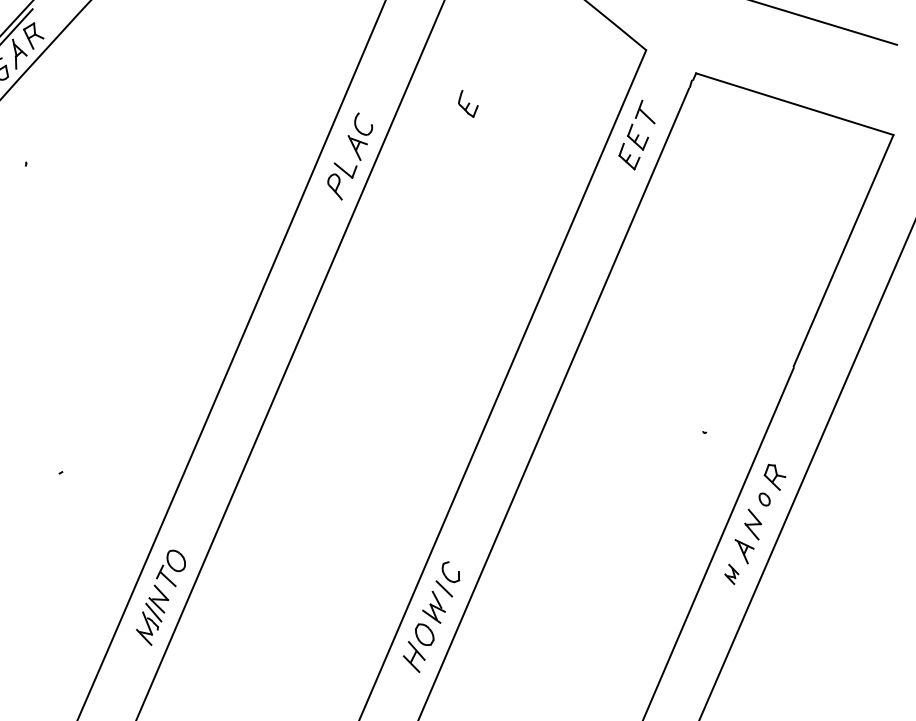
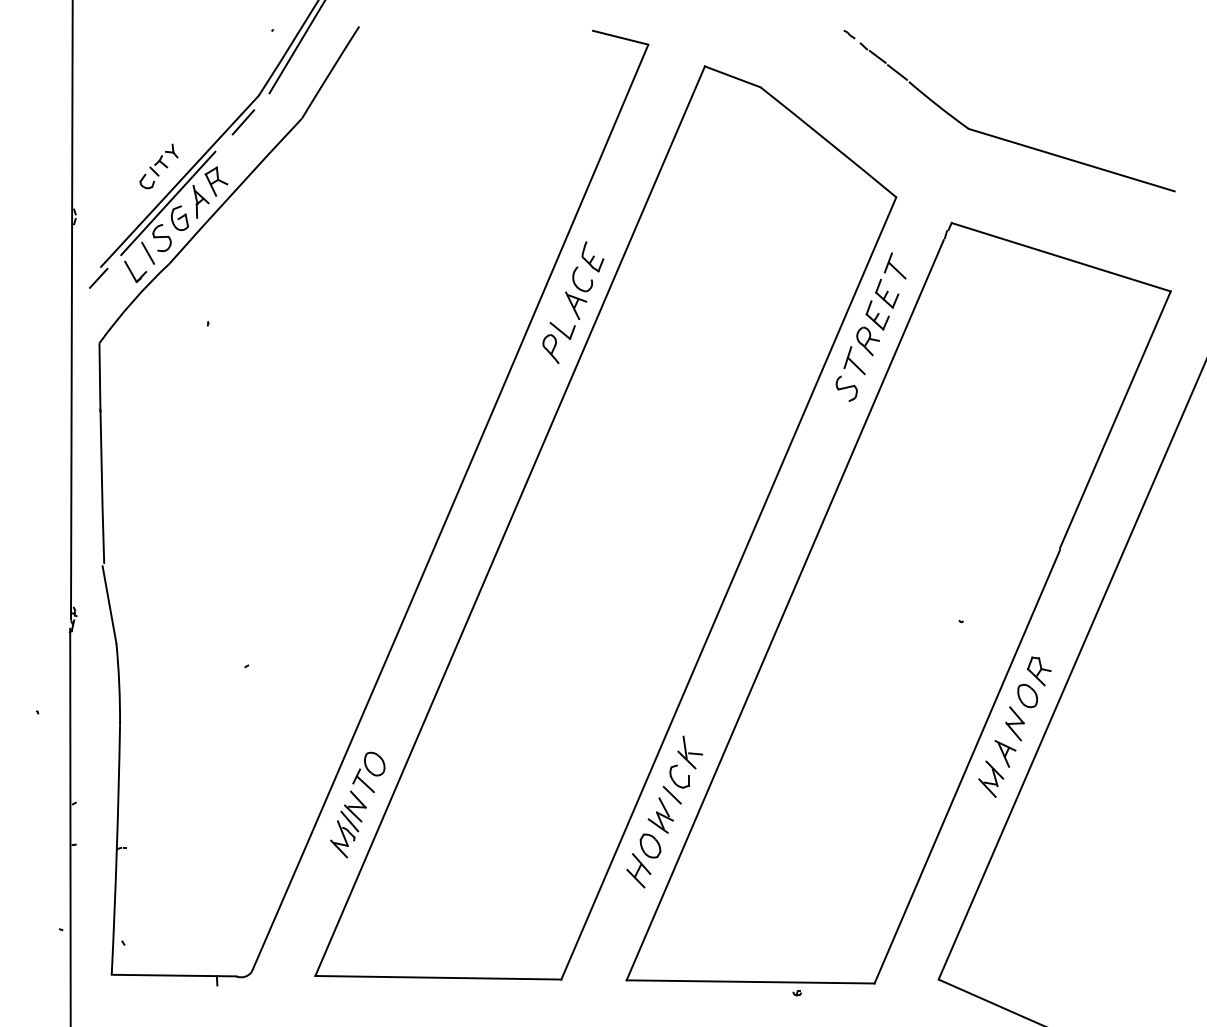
part: (467, 103) -> (592, 256), moved
part: (611, 199) -> (857, 363), added
part: (764, 499) -> (1027, 695), size x1.67
part: (460, 550) -> (690, 752), added
part: (731, 573) -> (991, 778), size x1.67

